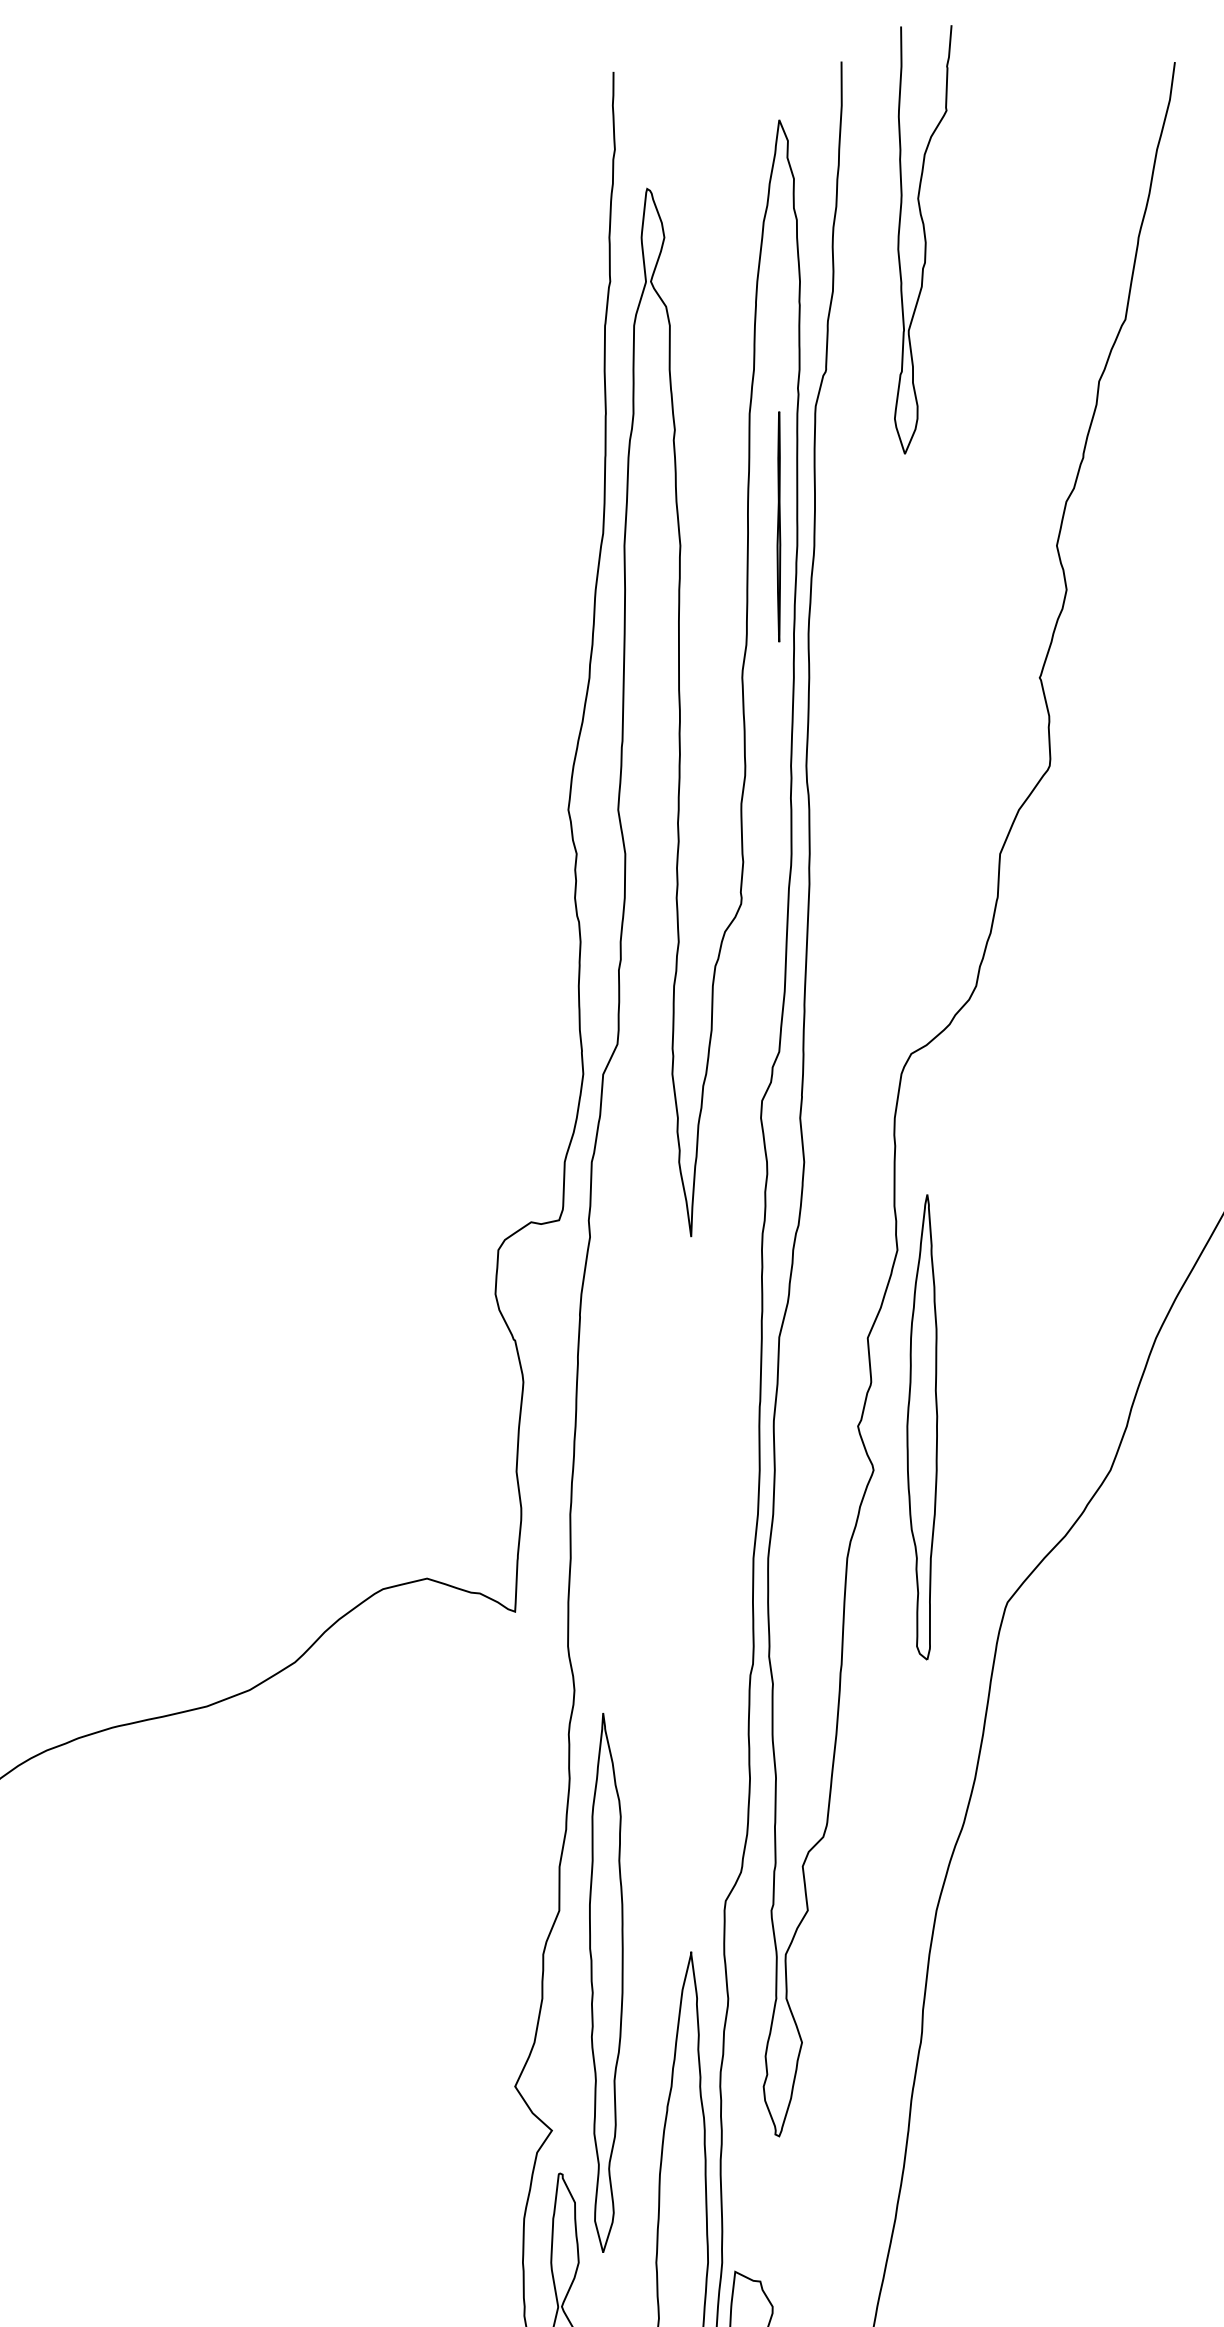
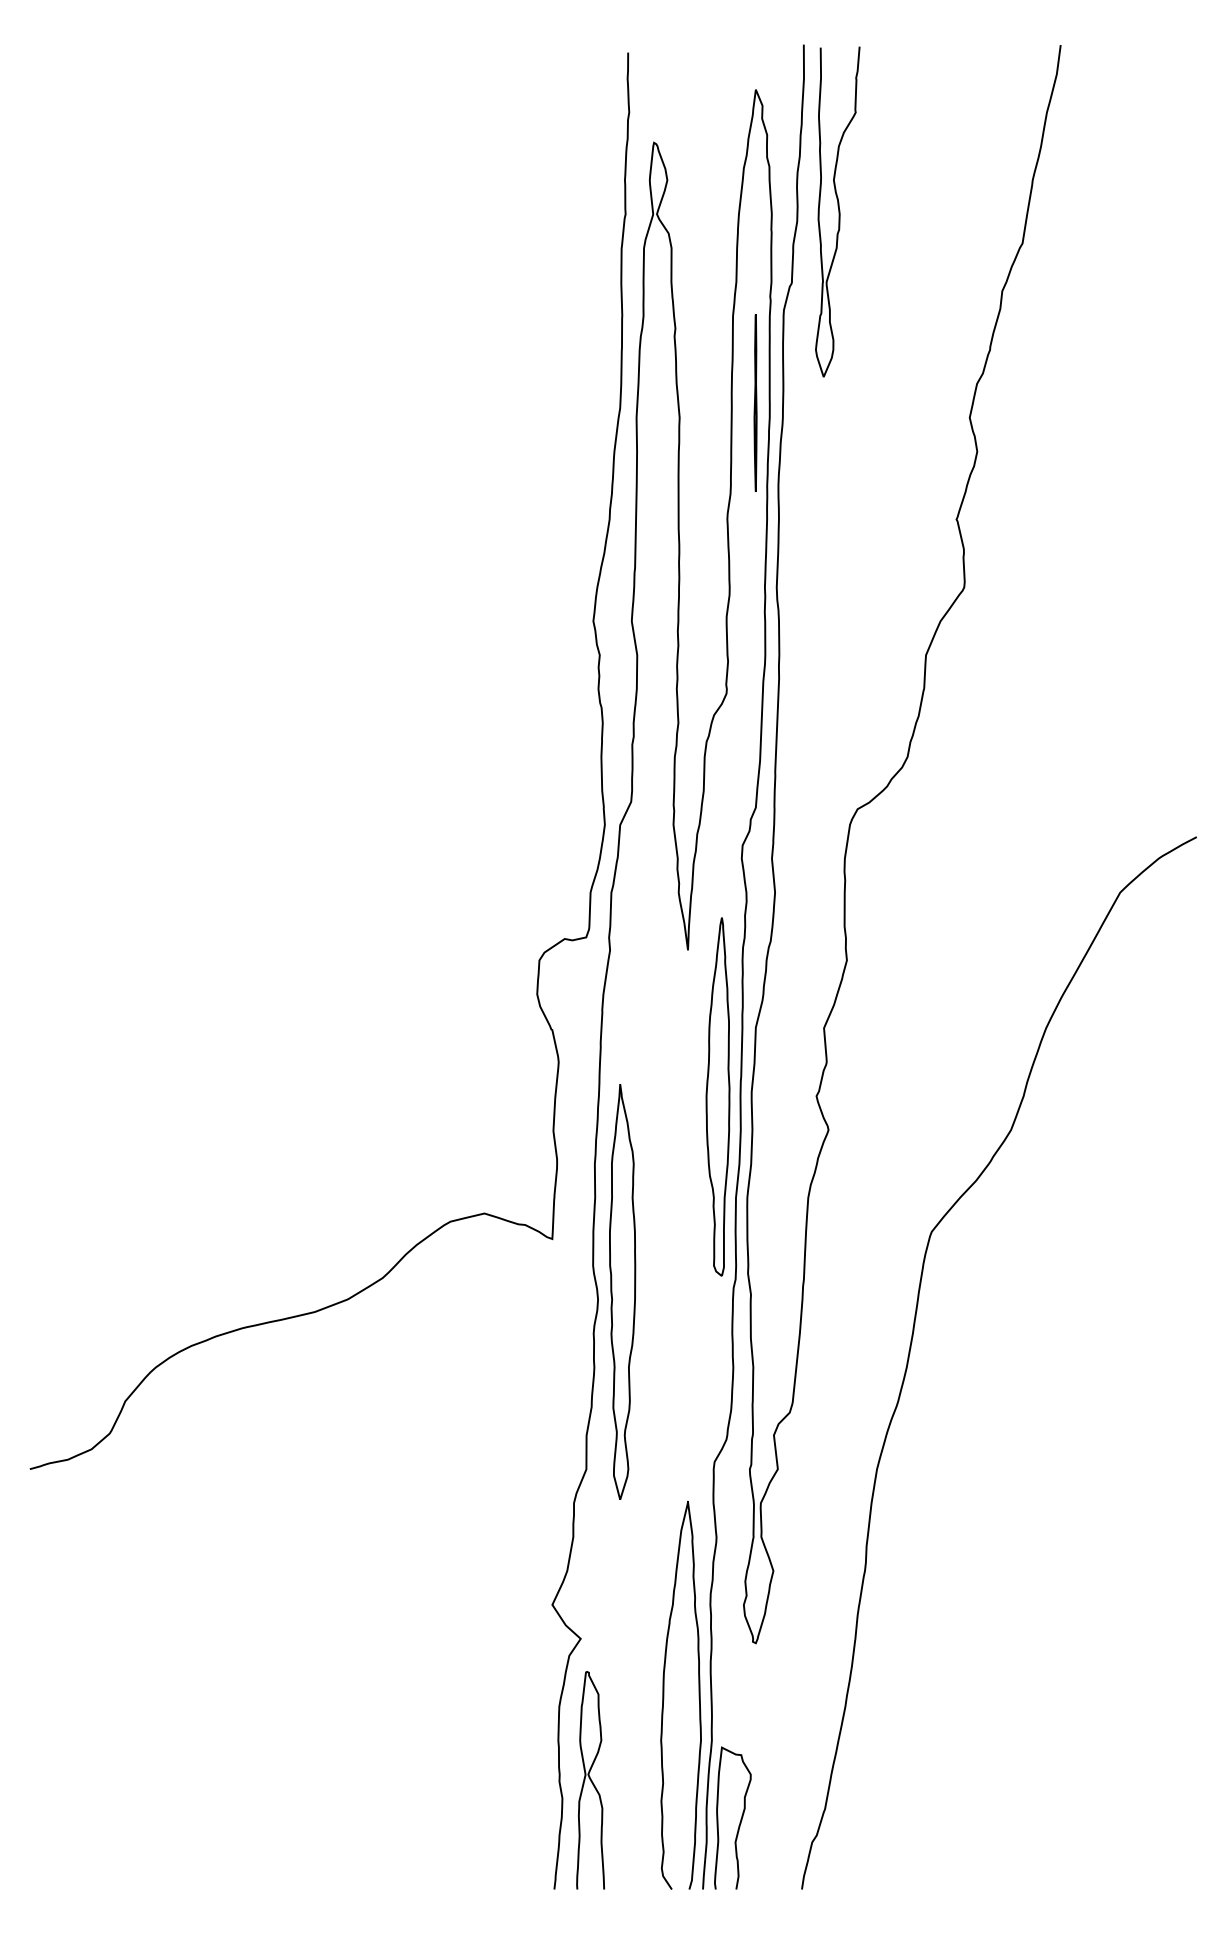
curve: (924, 239) -> (838, 211), moved
part: (921, 1426) -> (717, 1096), moved
part: (606, 1982) -> (622, 1291), moved

